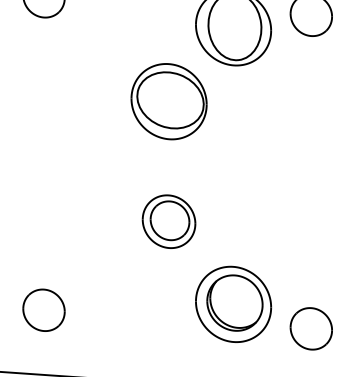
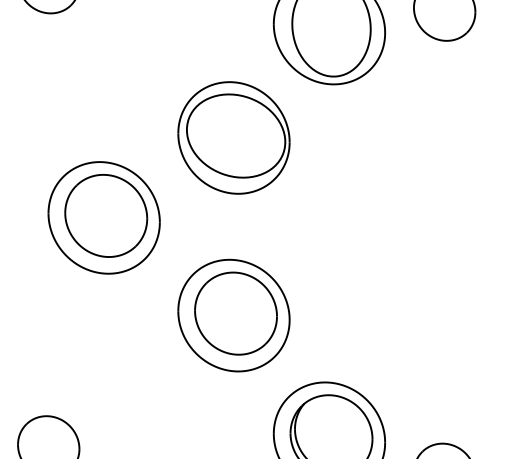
part: (81, 155) -> (104, 217), added
part: (168, 221) -> (233, 315), size x1.43

